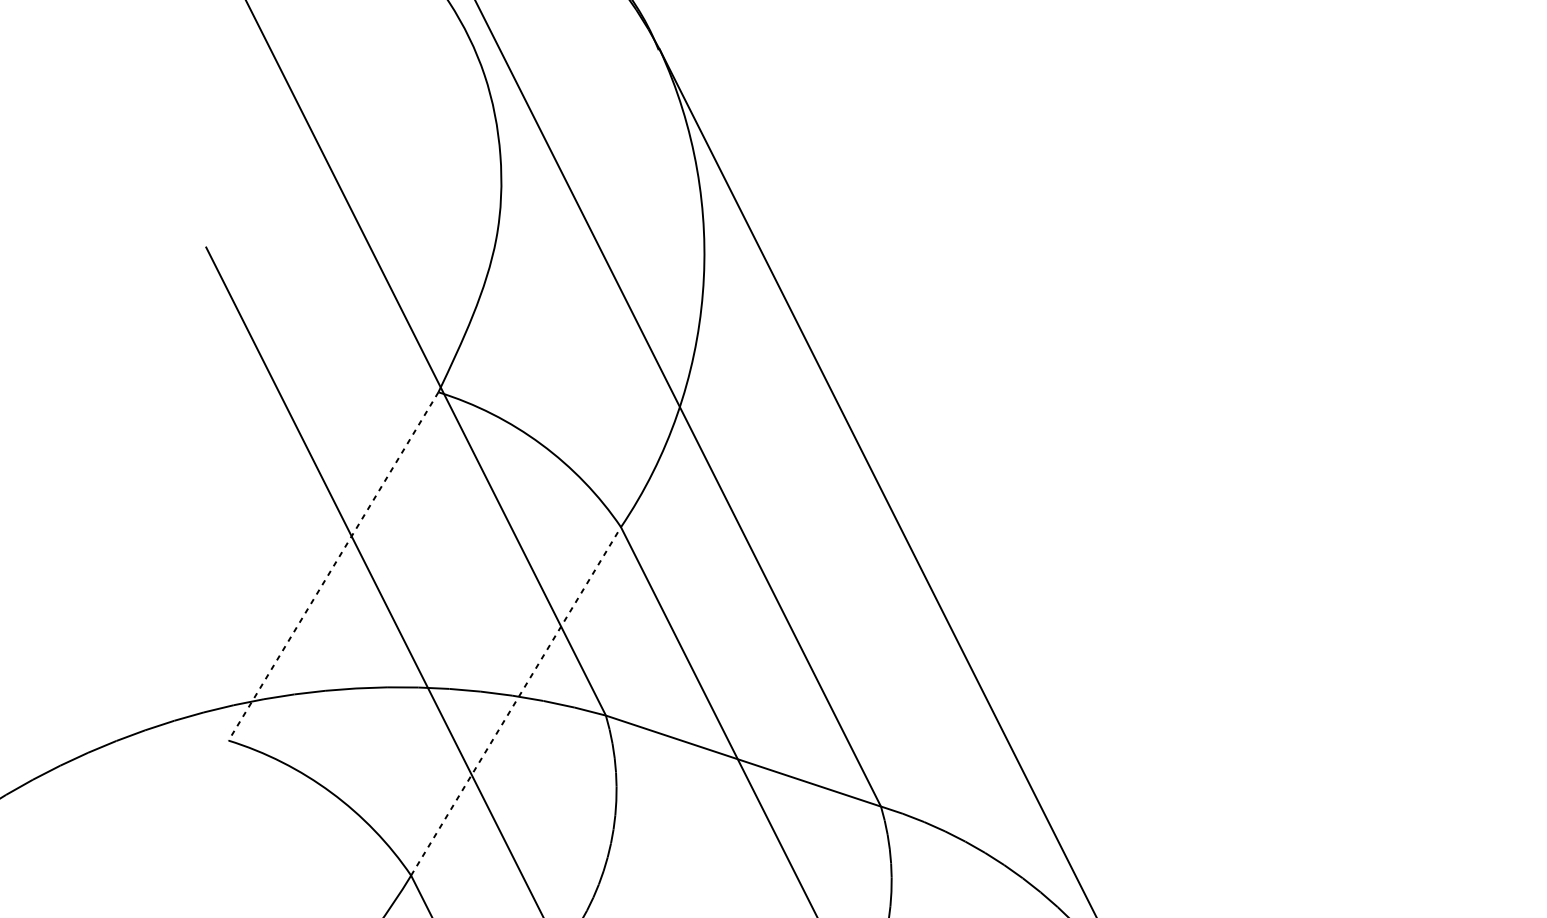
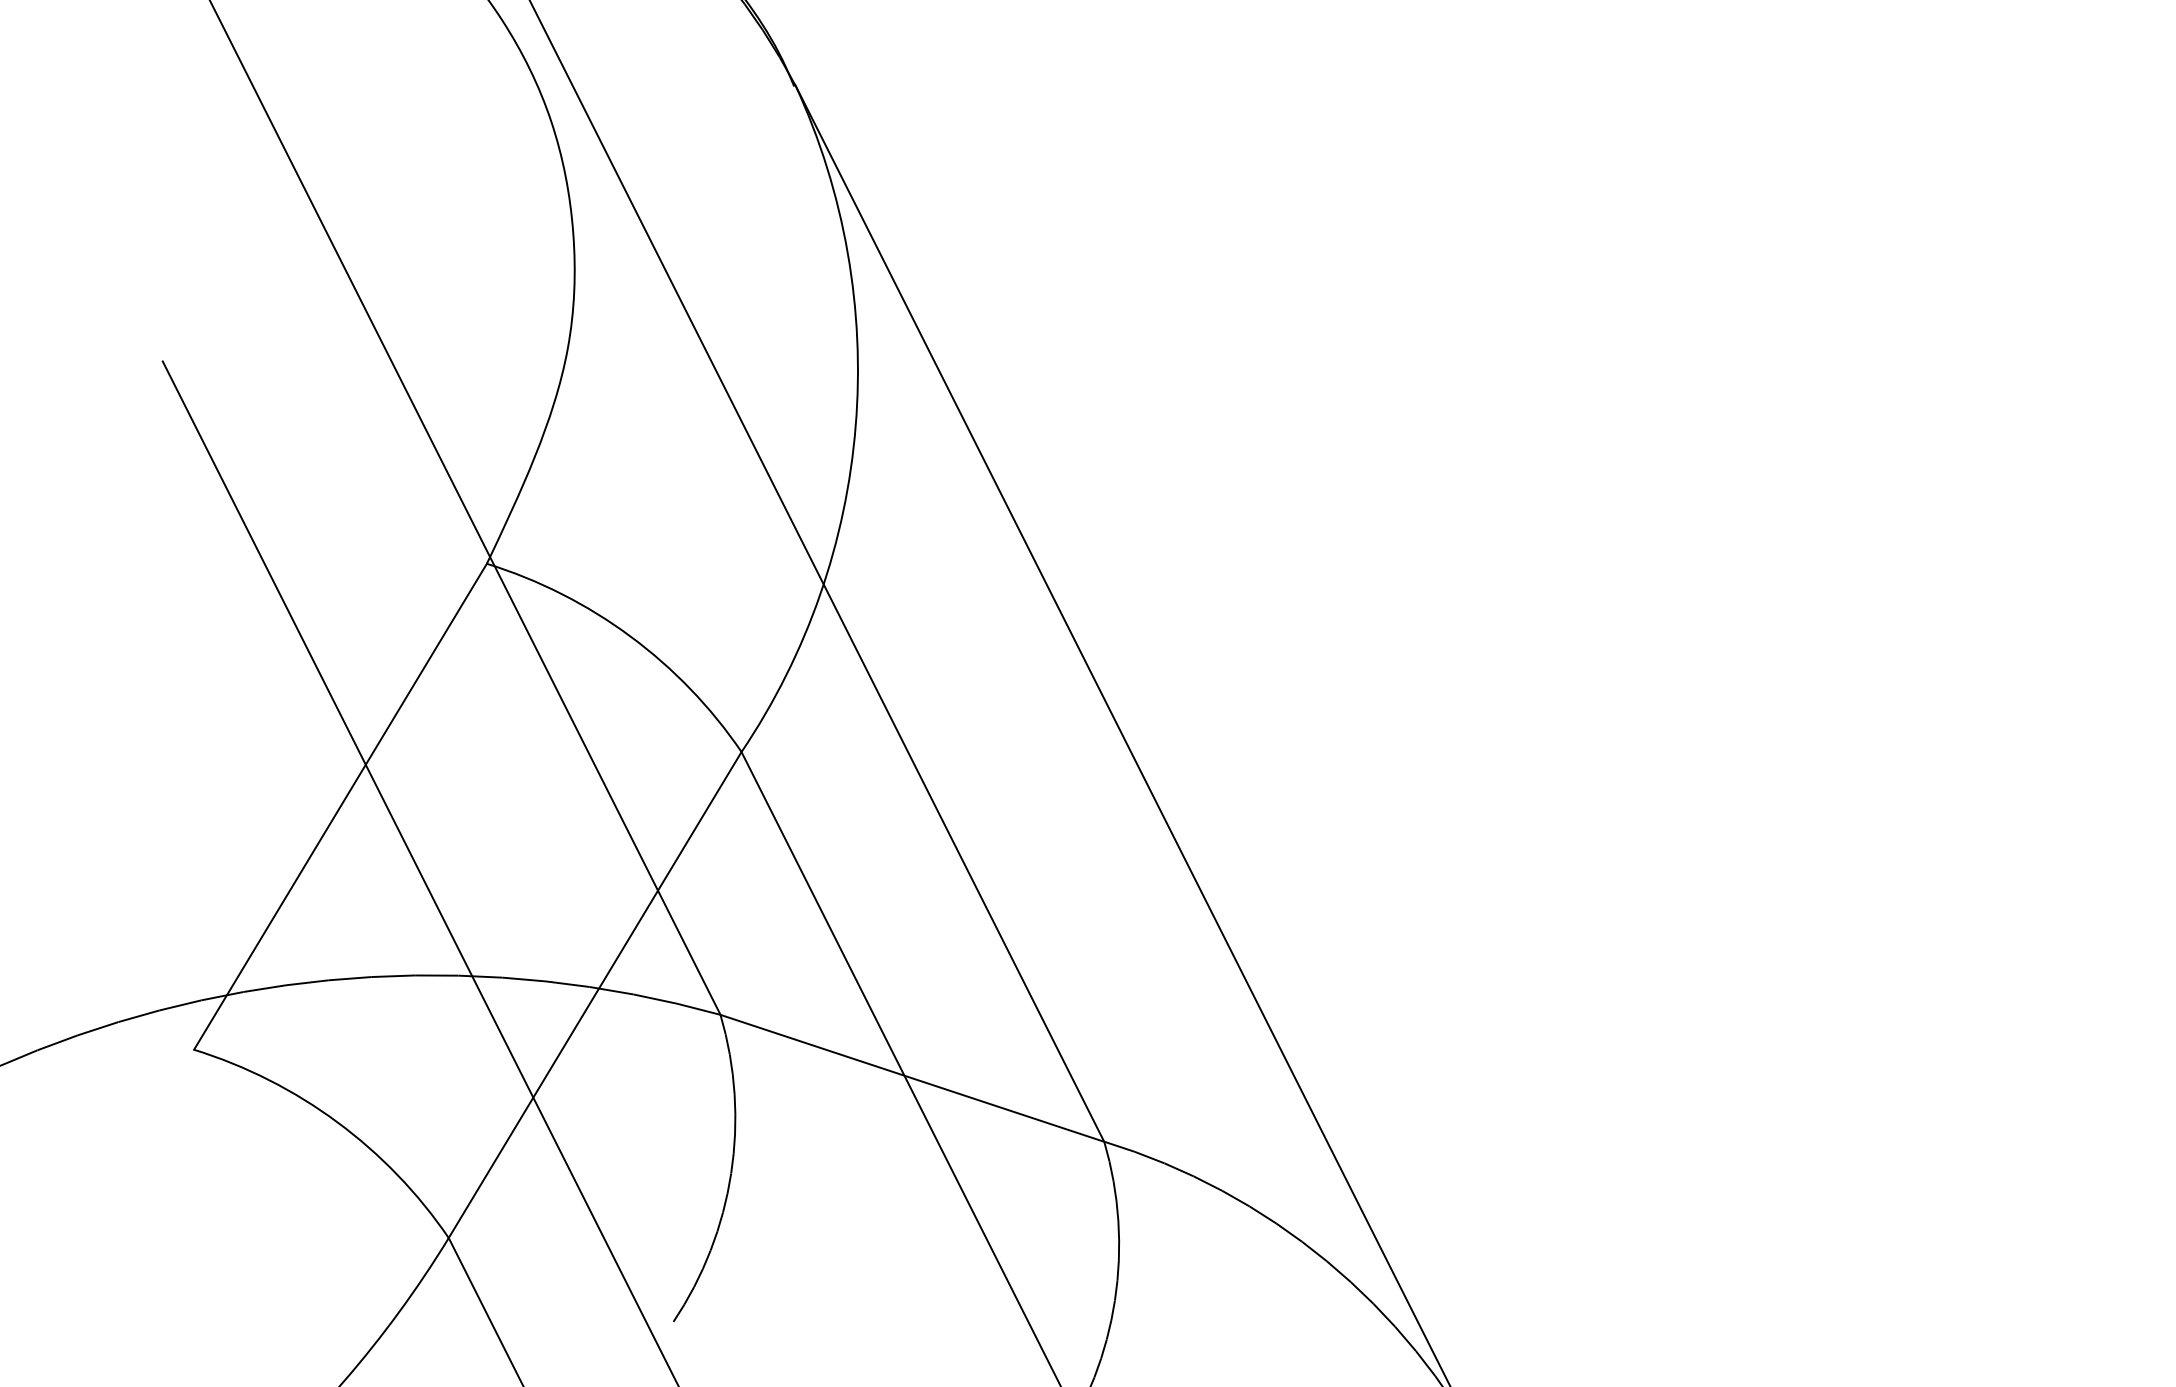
line: (333, 566) -> (340, 806), dashed -> solid
line: (516, 701) -> (595, 995), dashed -> solid

